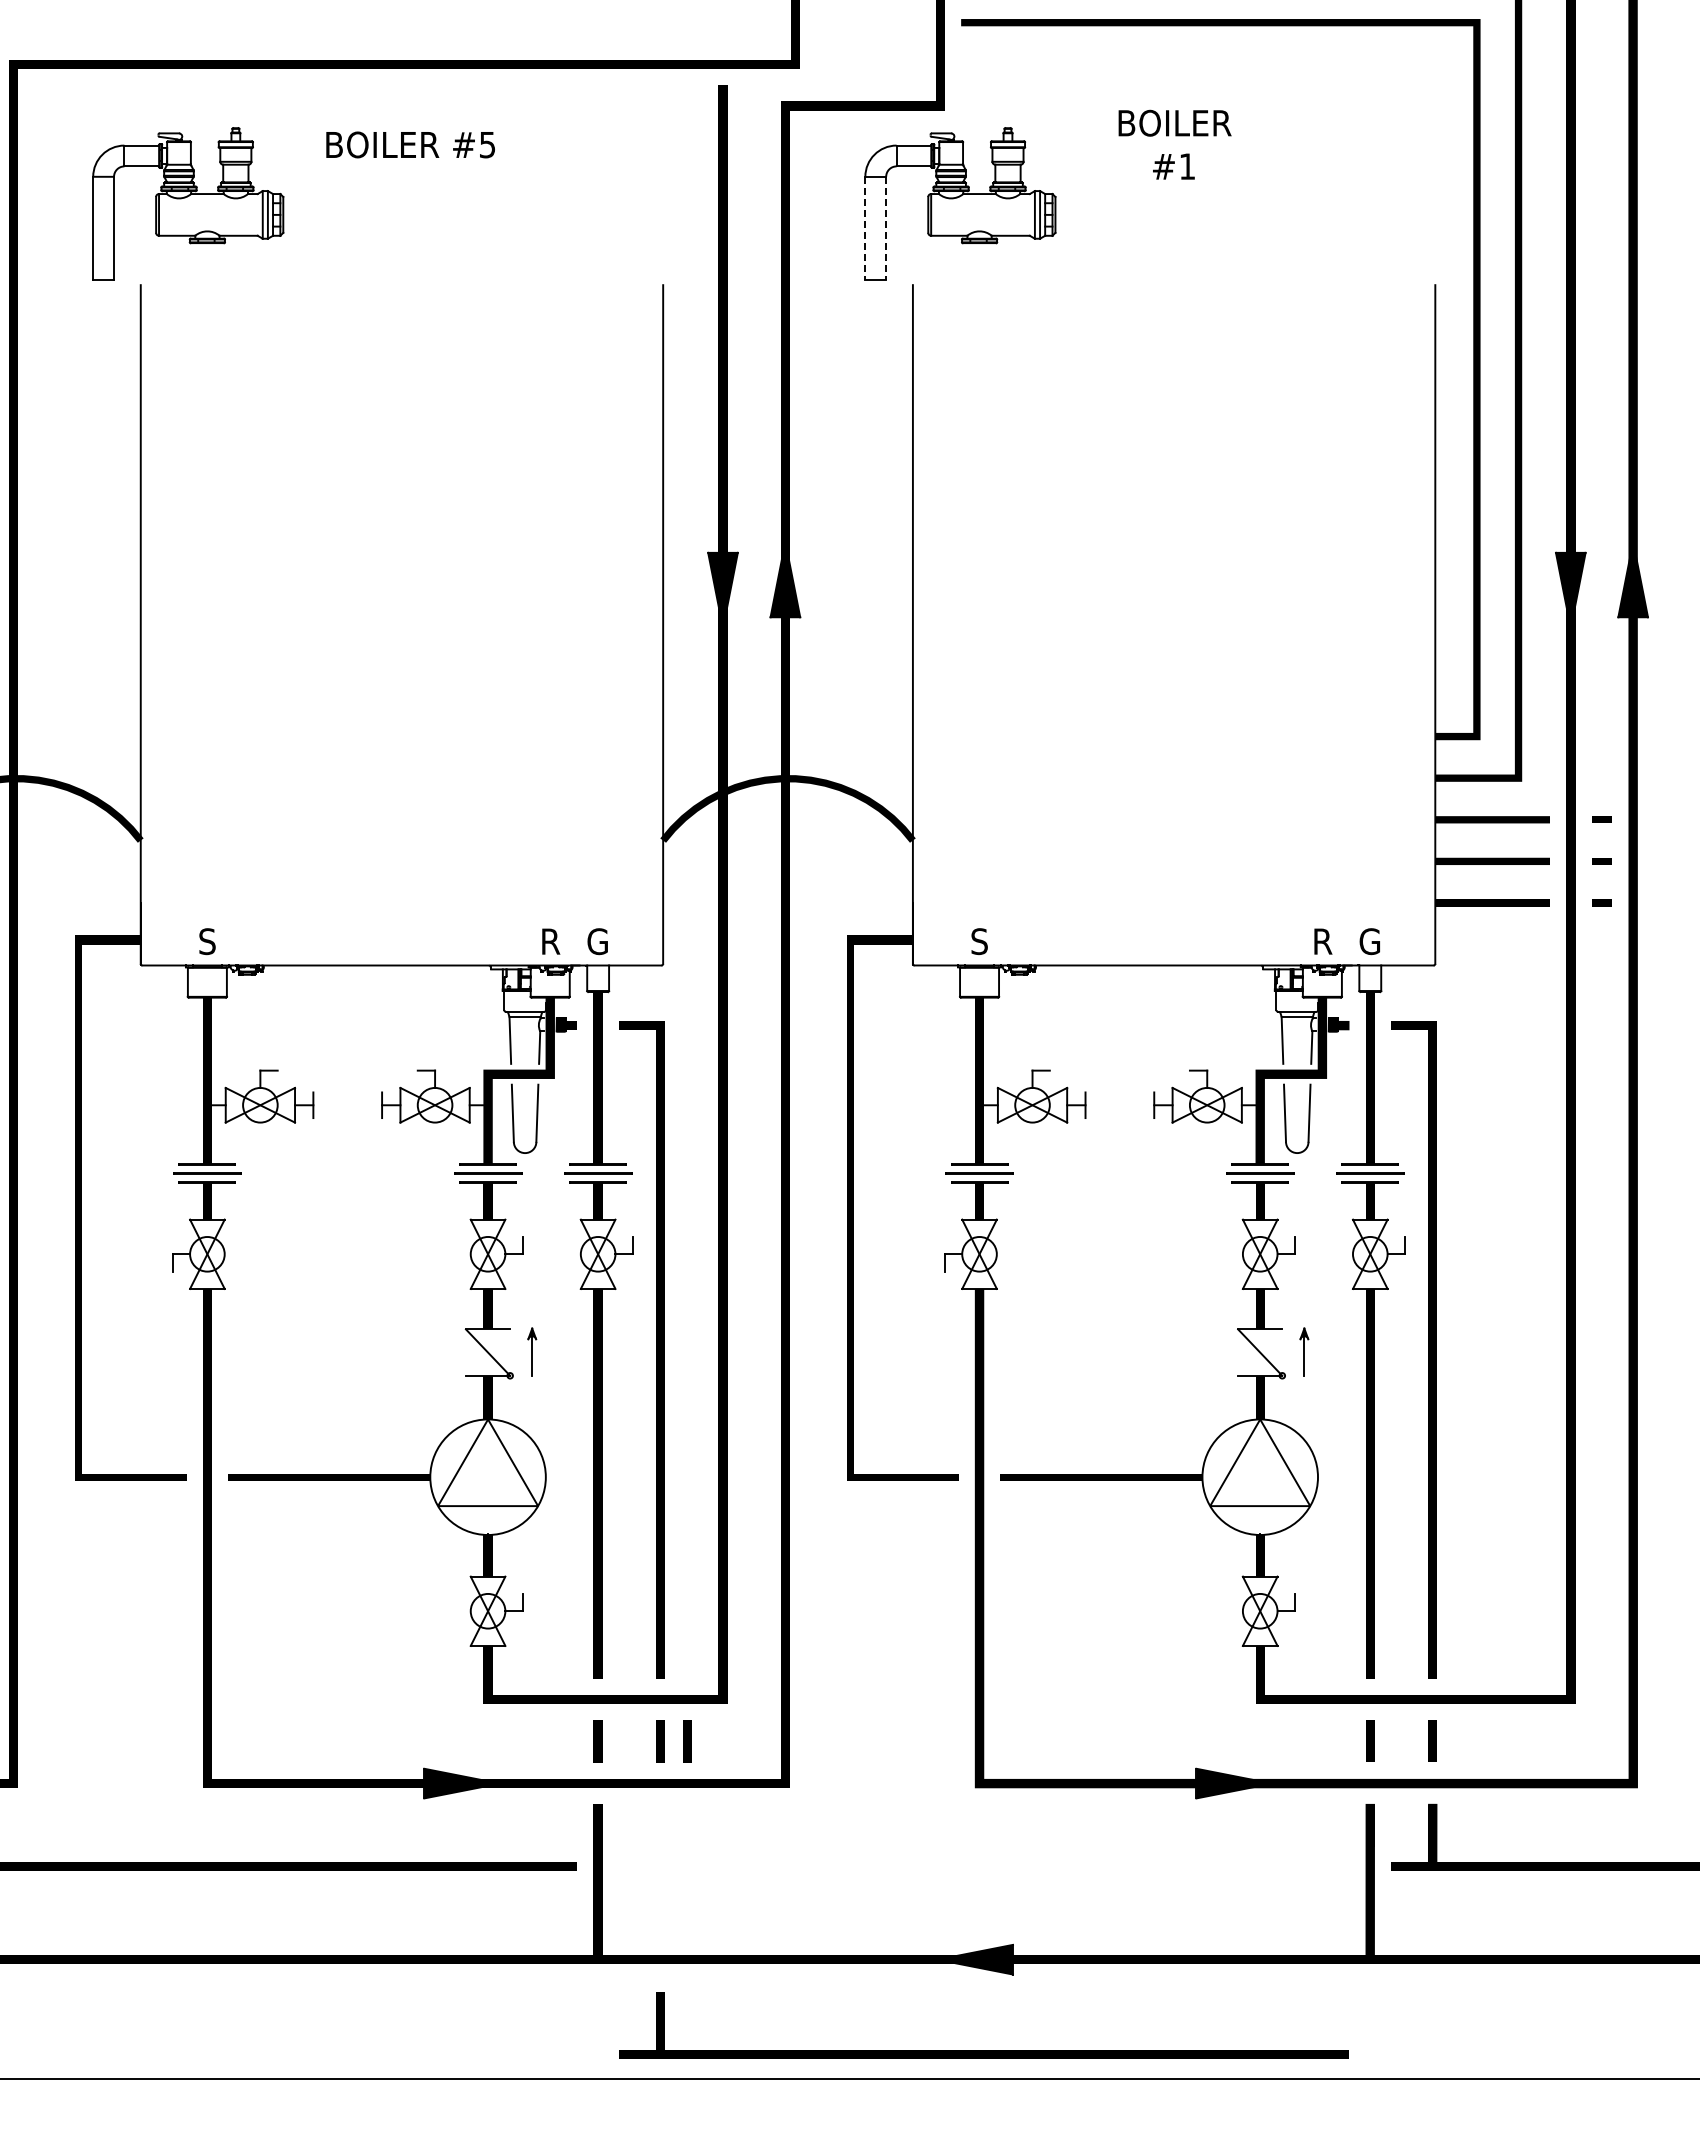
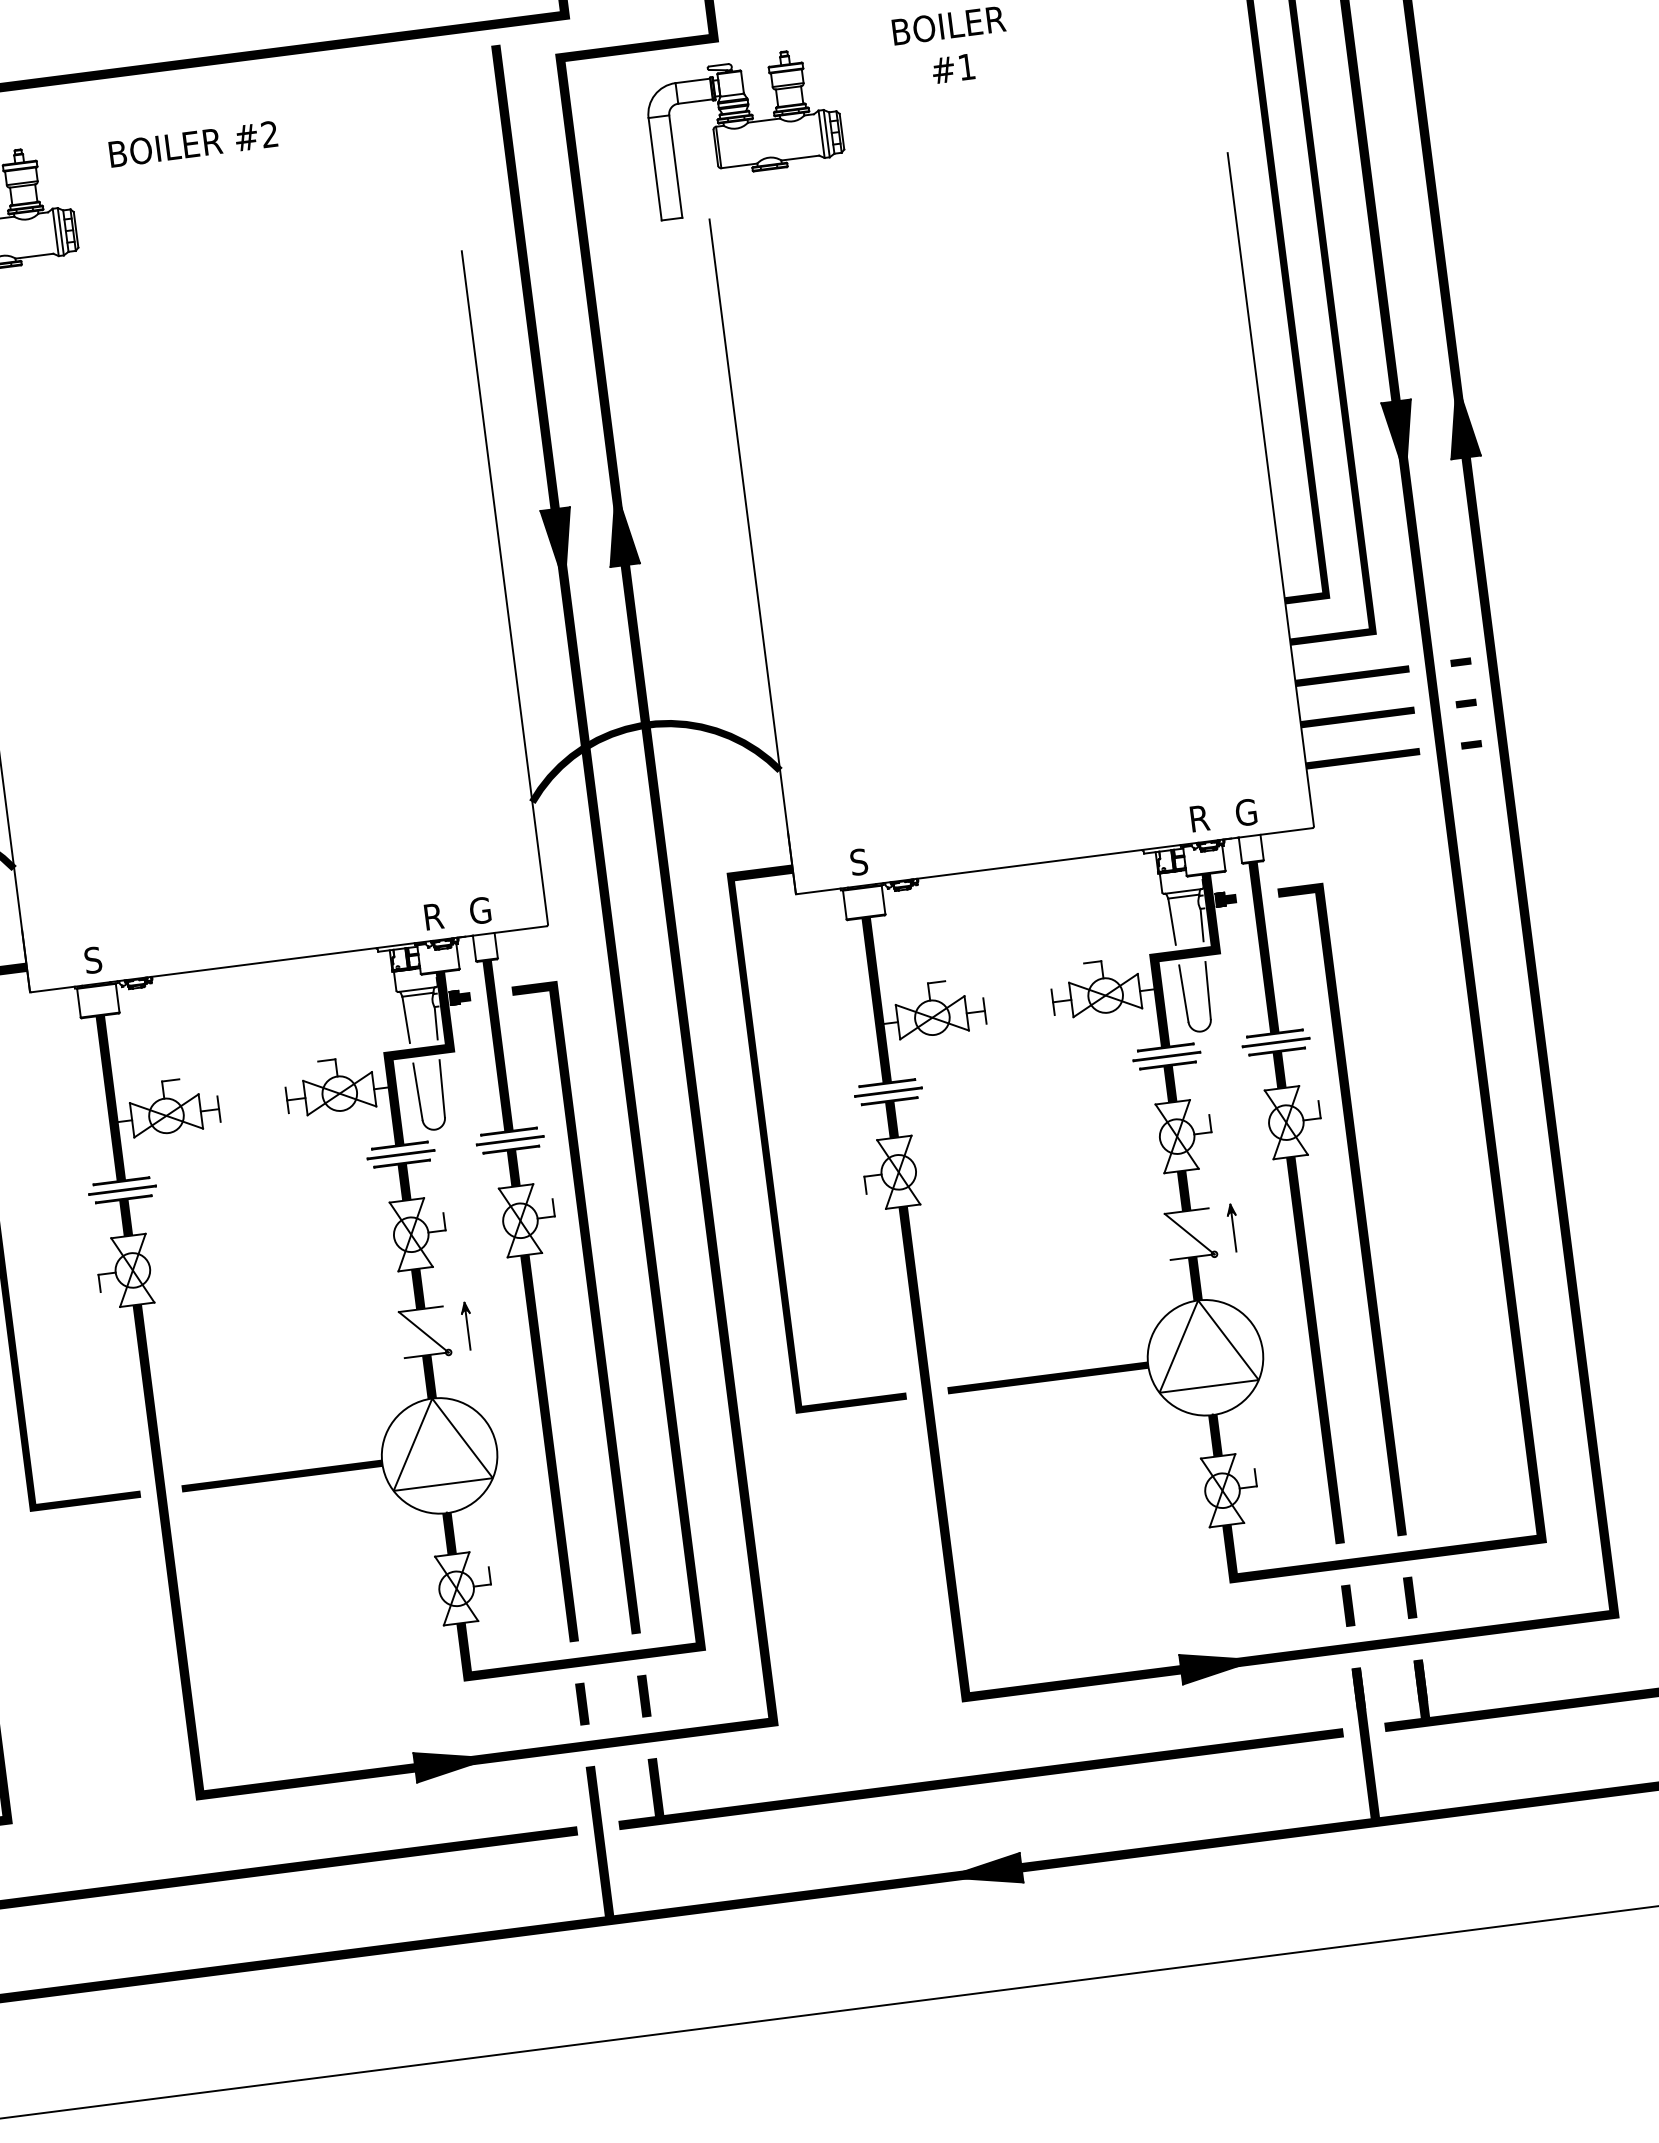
text: (486, 144) -> (268, 134), #5 -> #2
line: (865, 228) -> (655, 169), dashed -> solid
line: (886, 228) -> (676, 166), dashed -> solid
line: (687, 1741) -> (670, 1692), removed
part: (983, 2050) -> (979, 1775), moved

